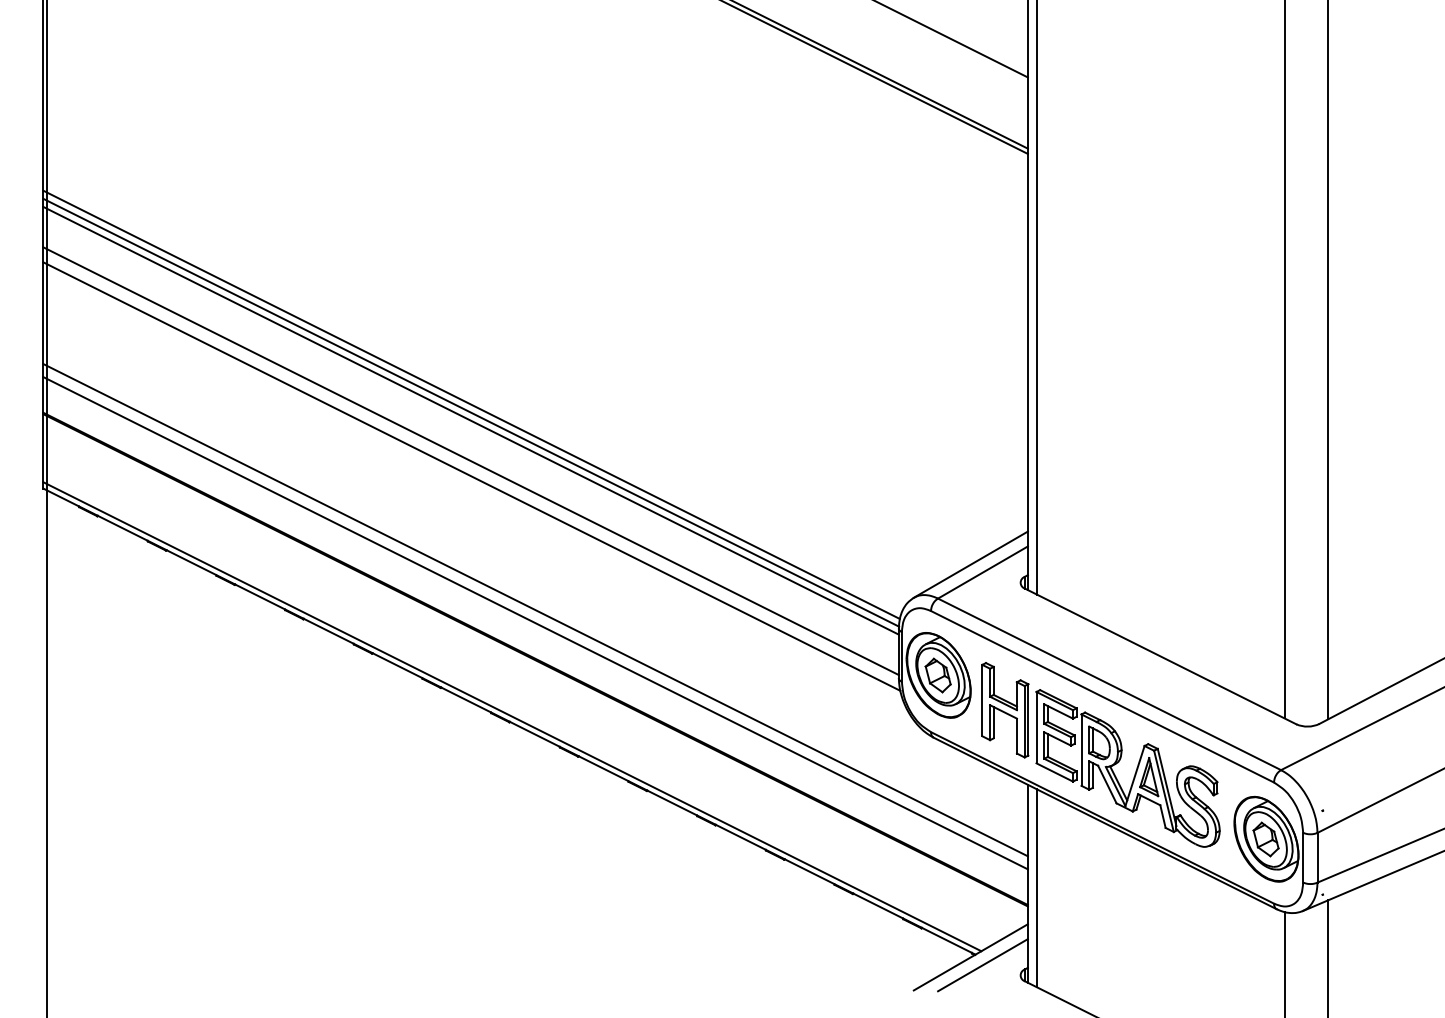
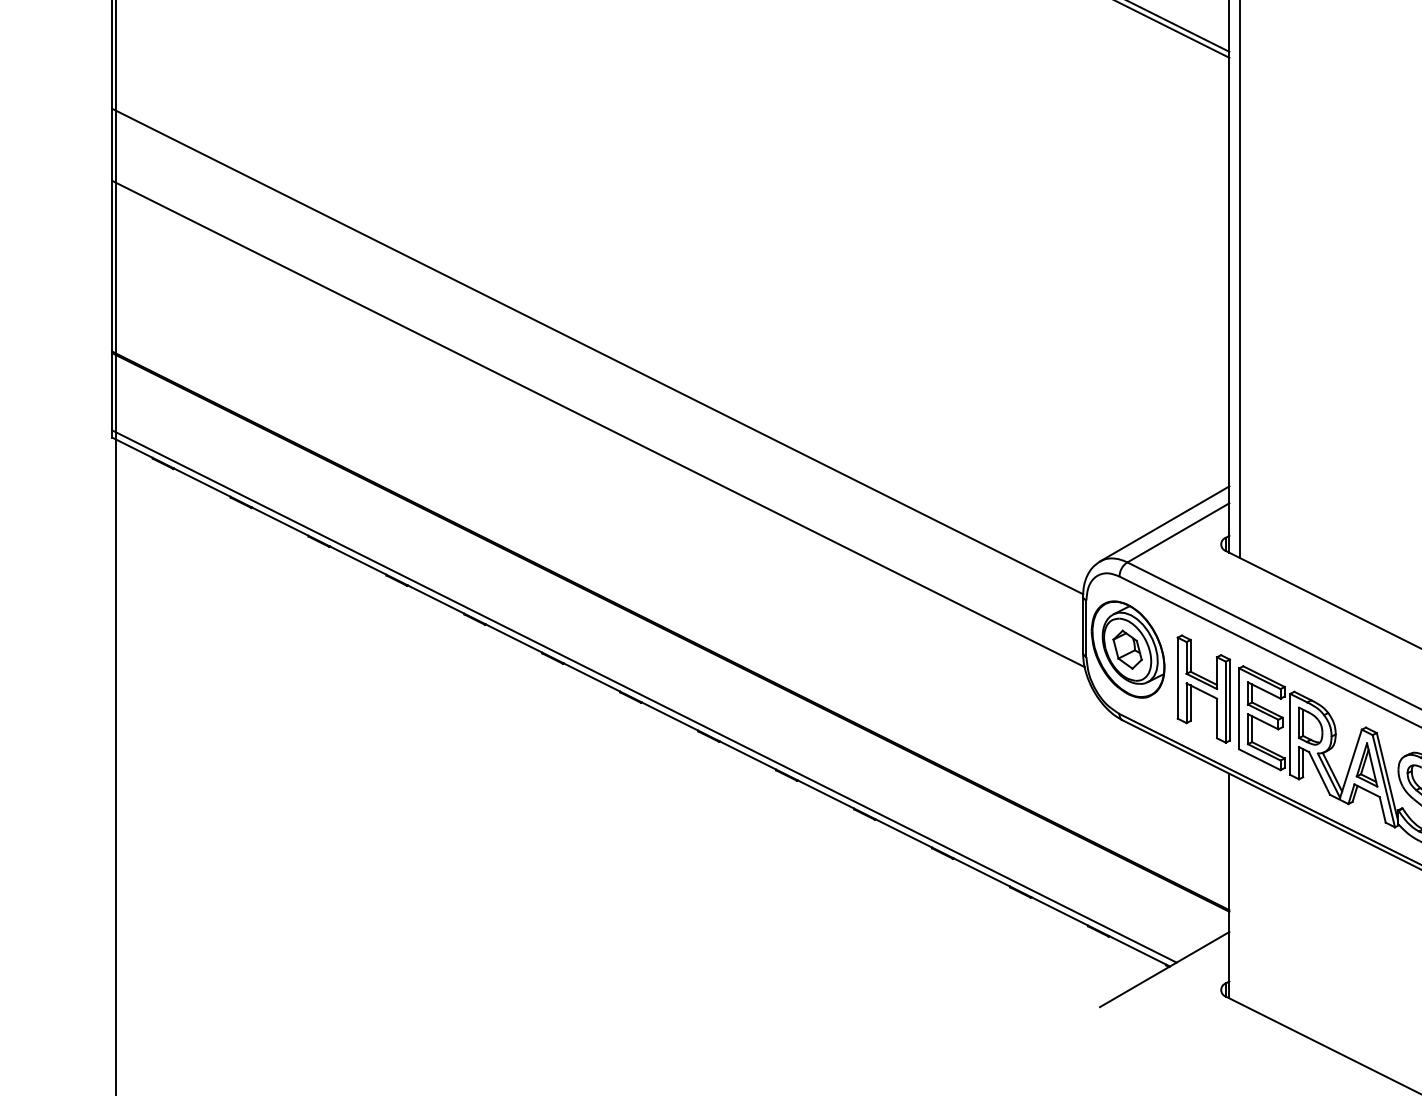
line: (471, 404) -> (598, 342), removed
line: (470, 420) -> (596, 360), removed
line: (470, 461) -> (596, 406), removed
line: (535, 610) -> (670, 575), removed
line: (535, 623) -> (670, 590), removed
line: (1036, 888) -> (1239, 891), removed
line: (982, 965) -> (1177, 978), removed

